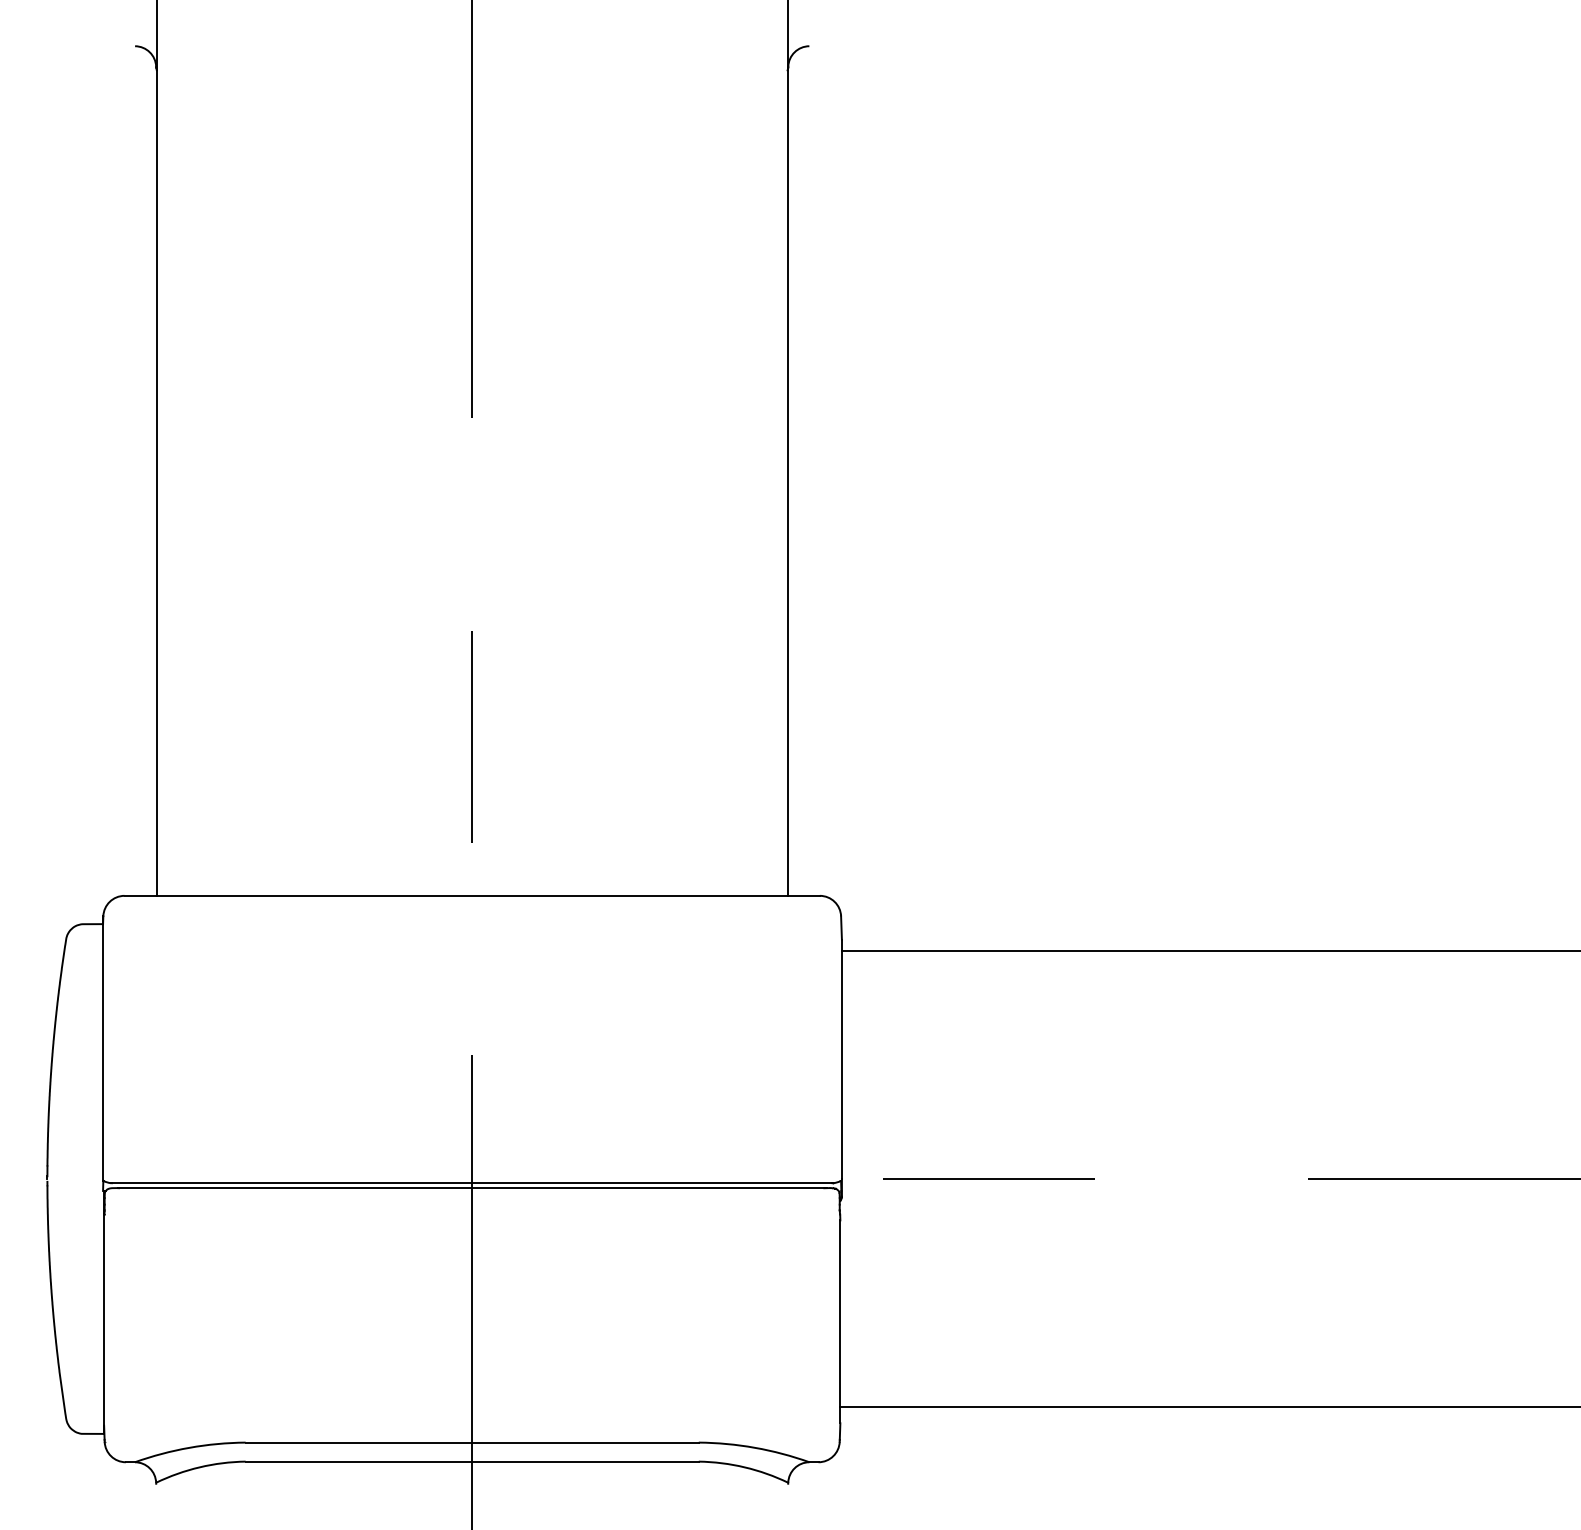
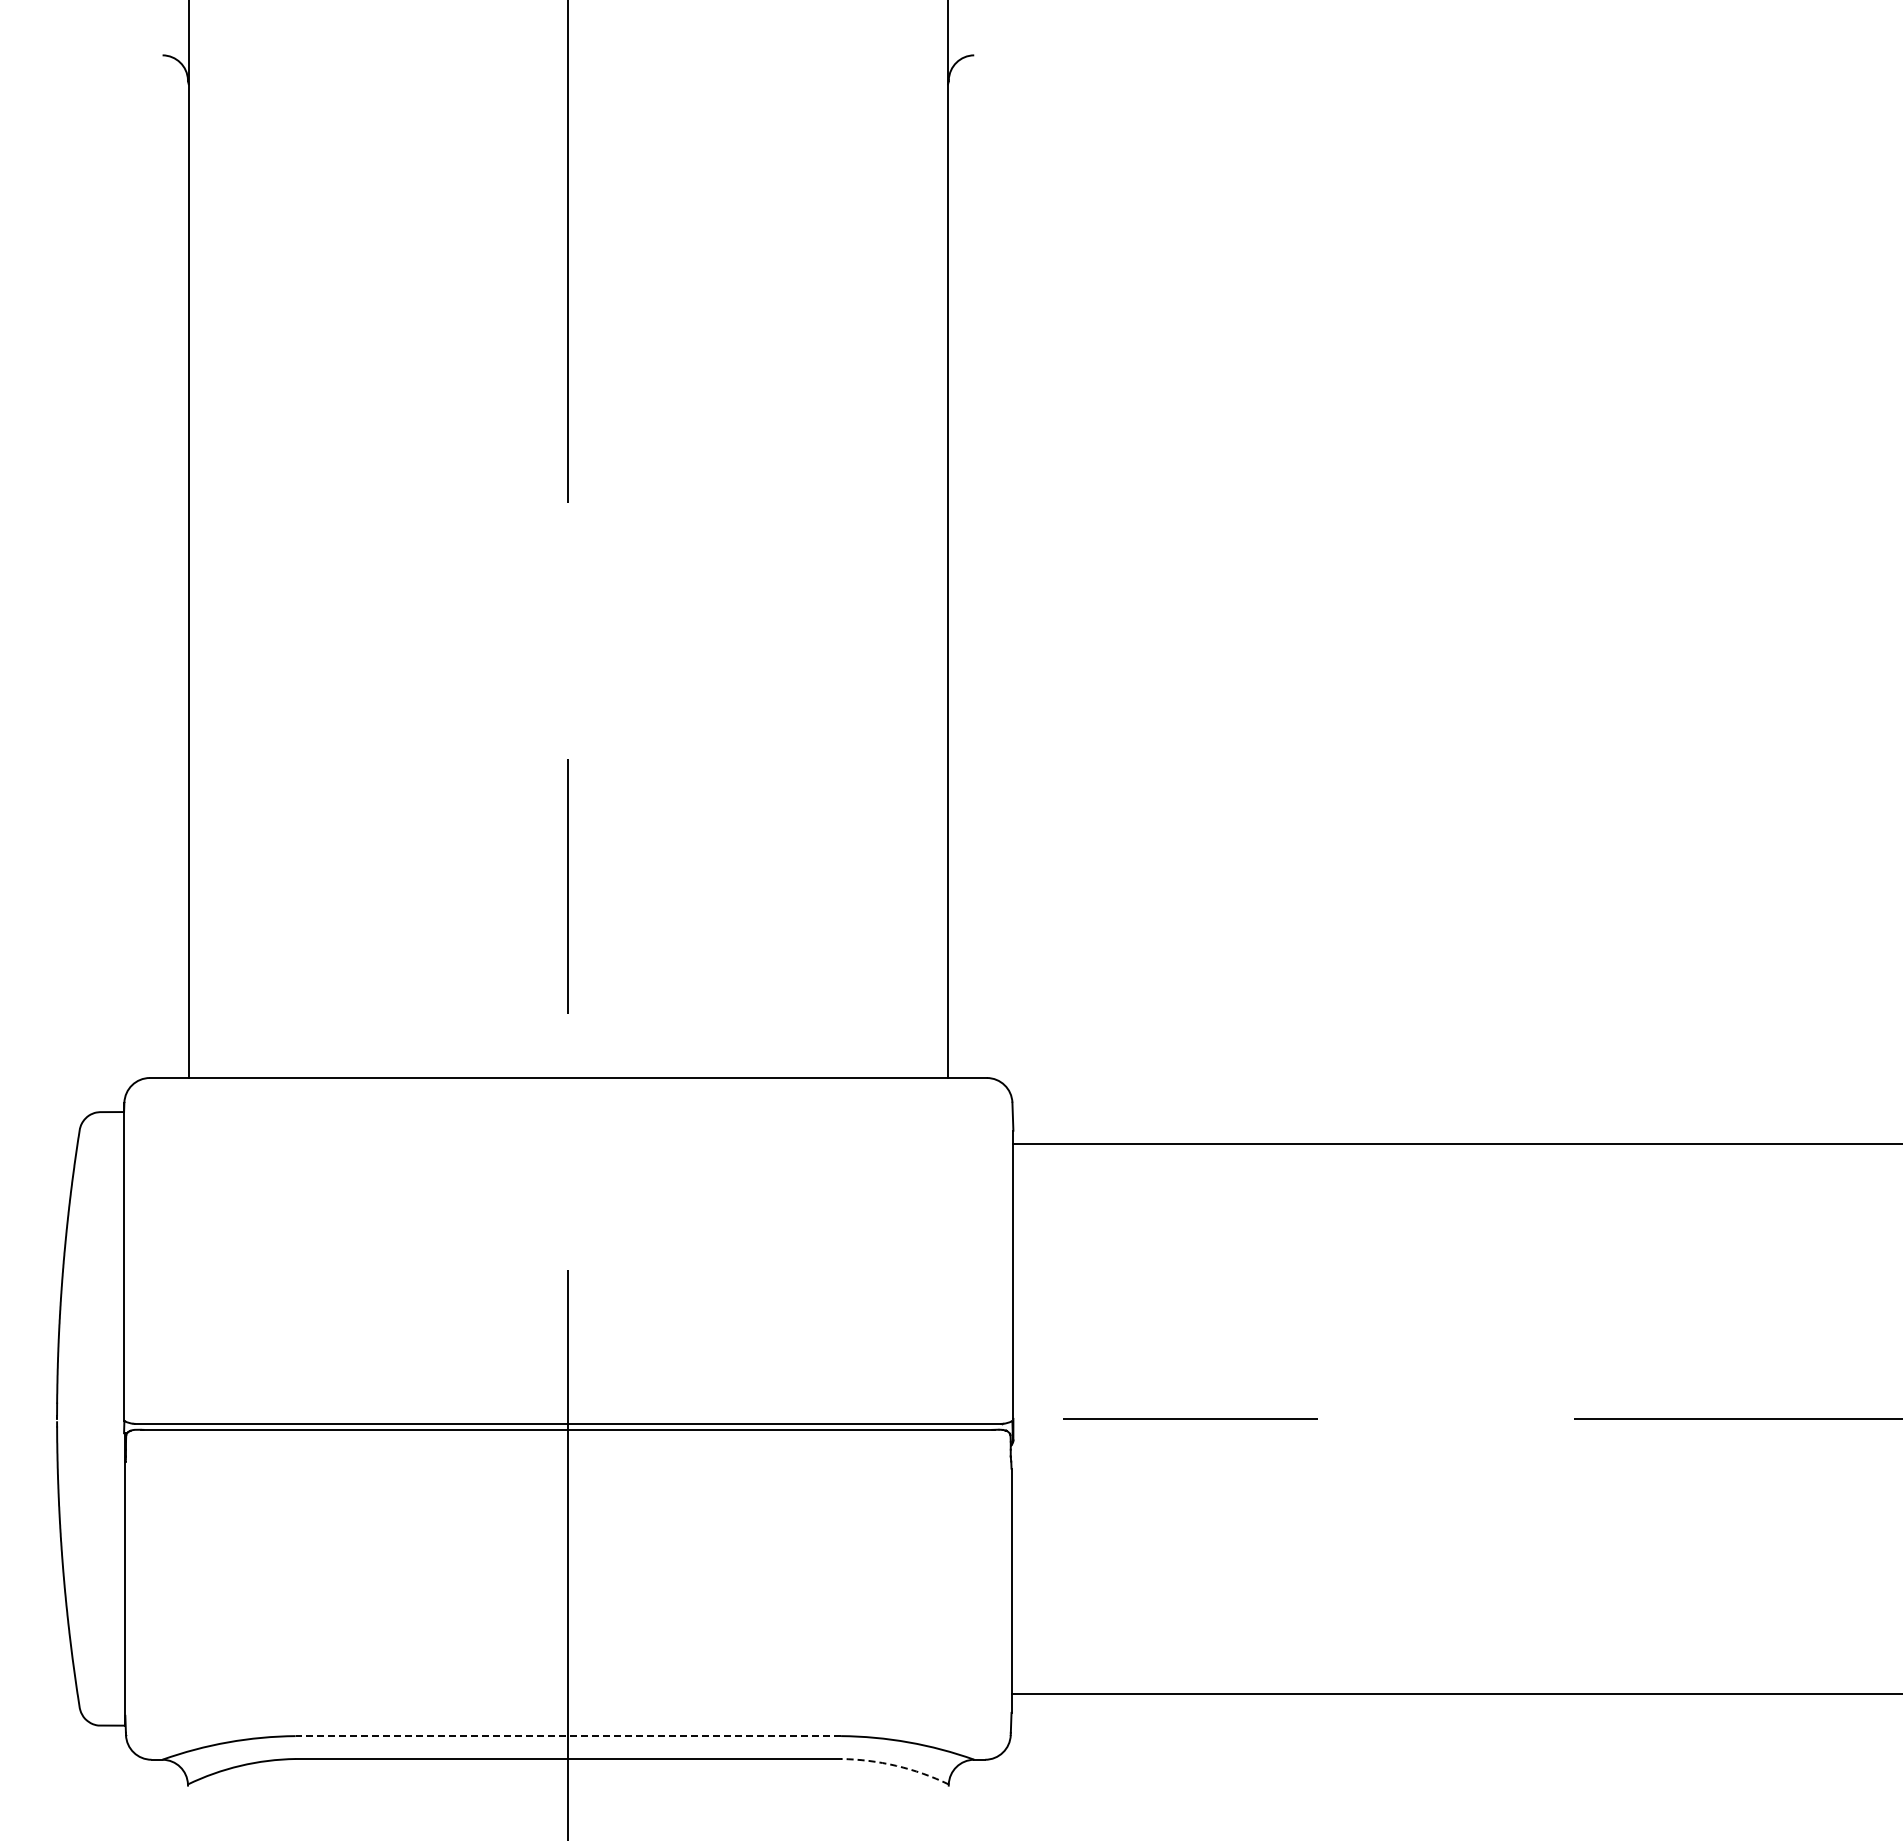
line: (472, 1442) -> (568, 1736), solid -> dashed
arc: (744, 1467) -> (896, 1765), solid -> dashed

